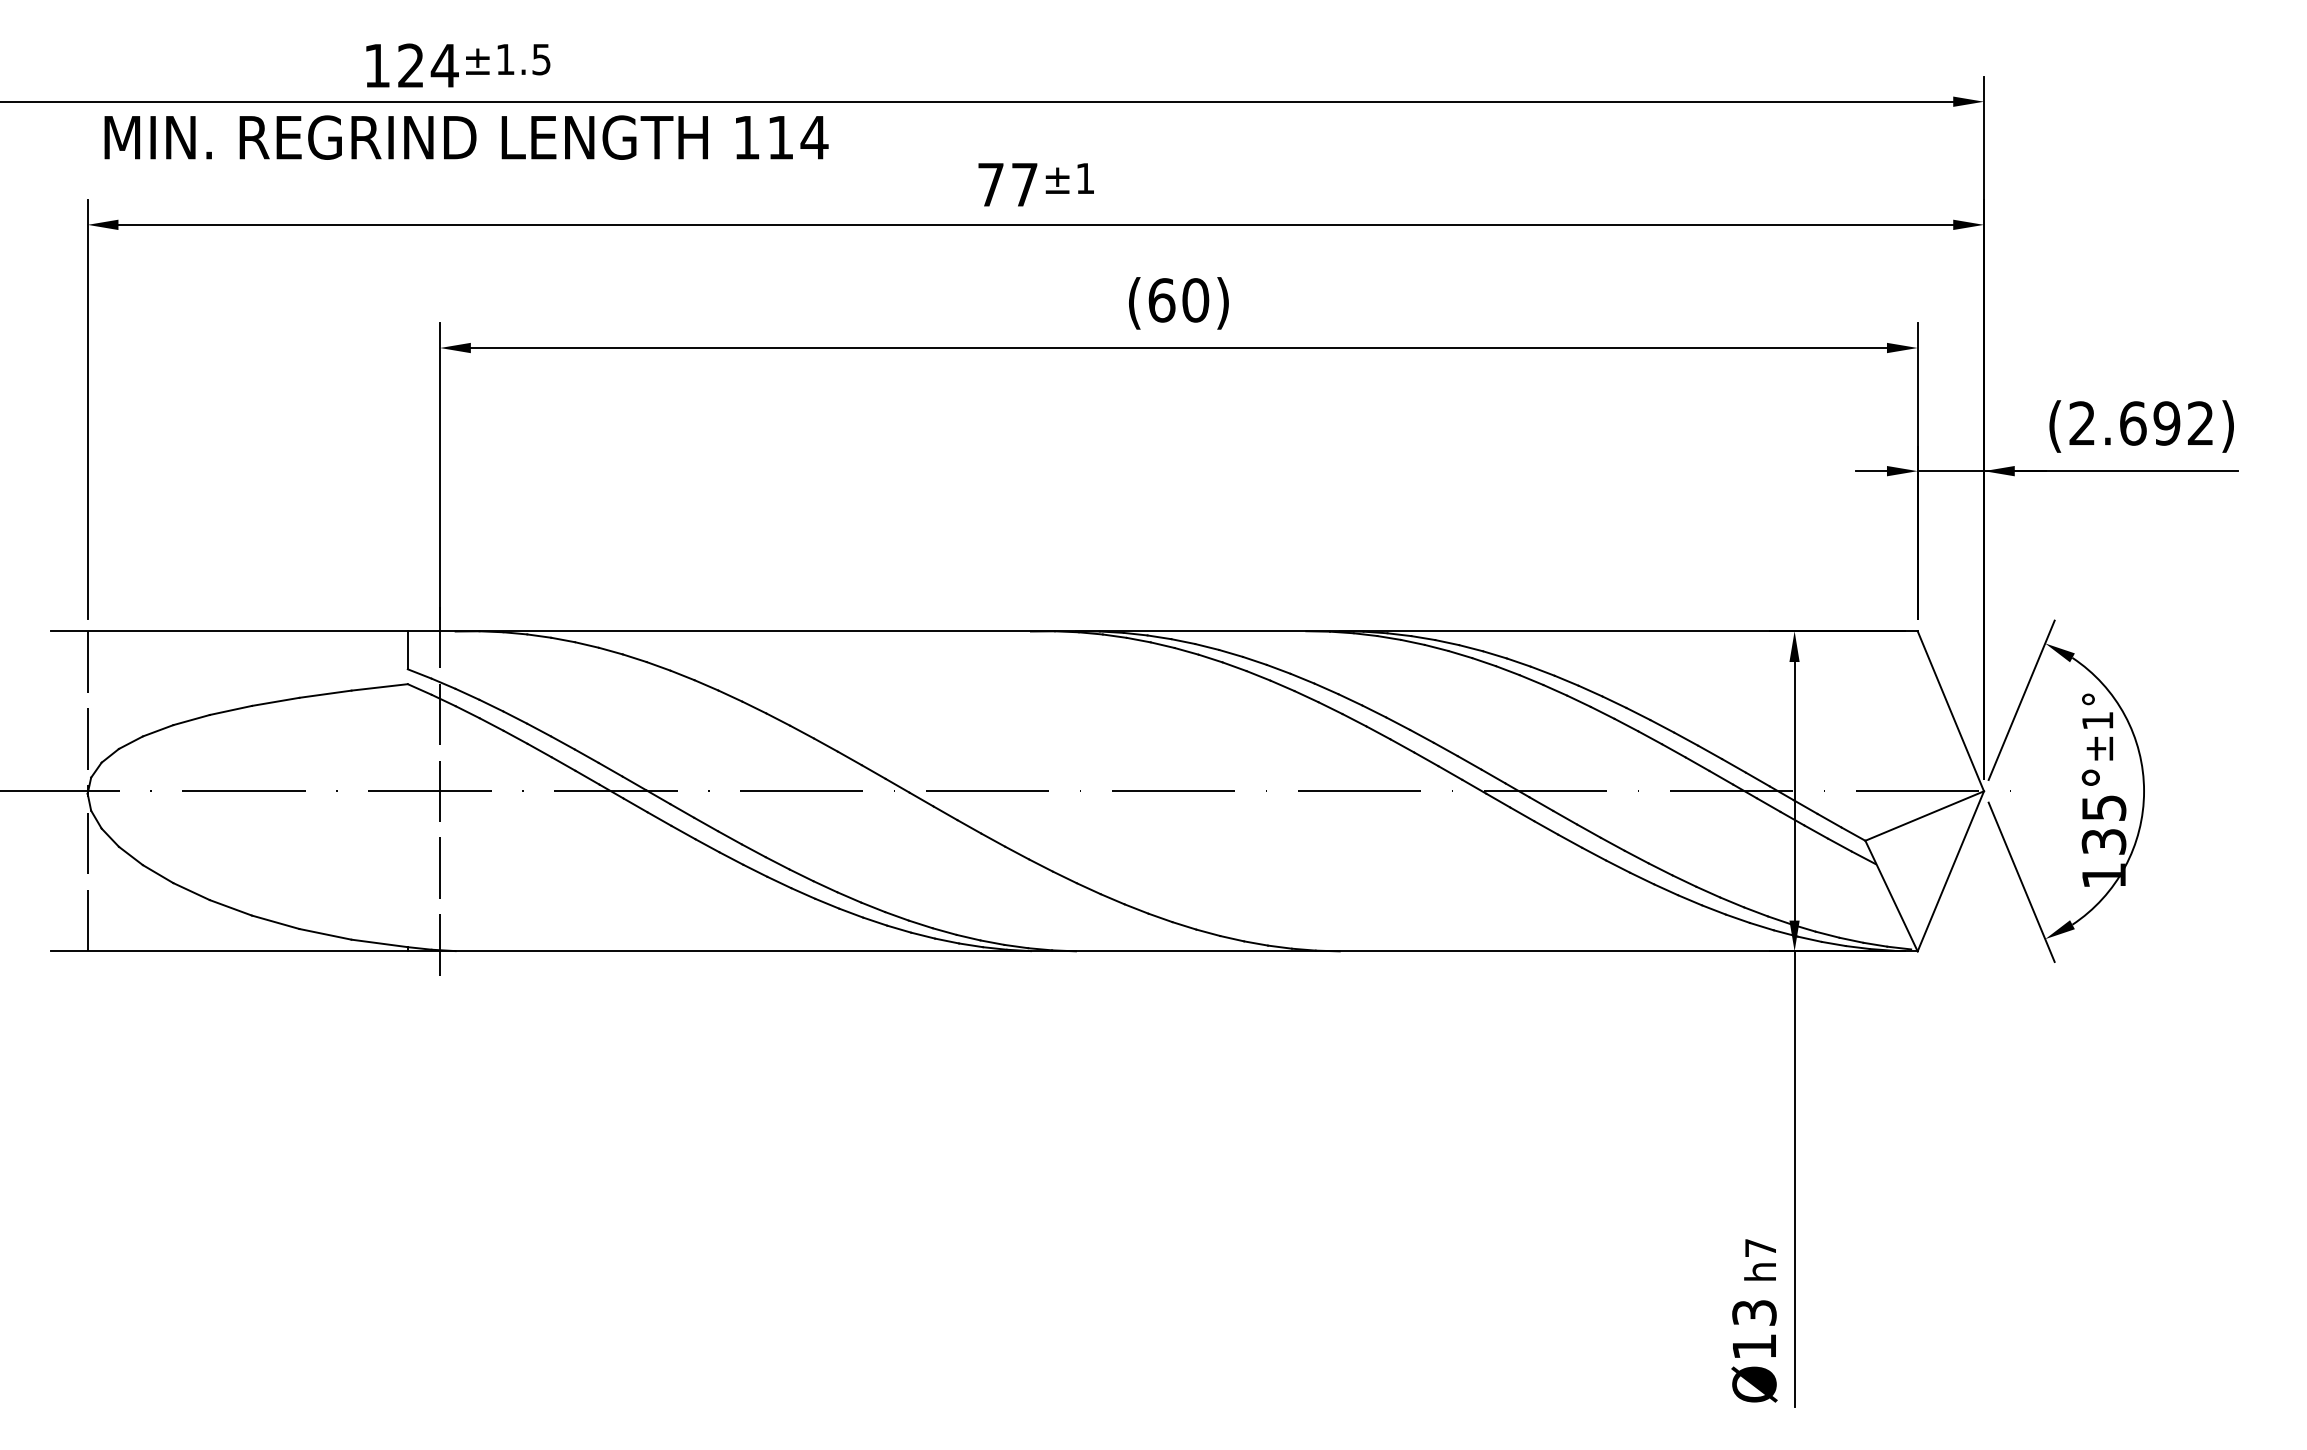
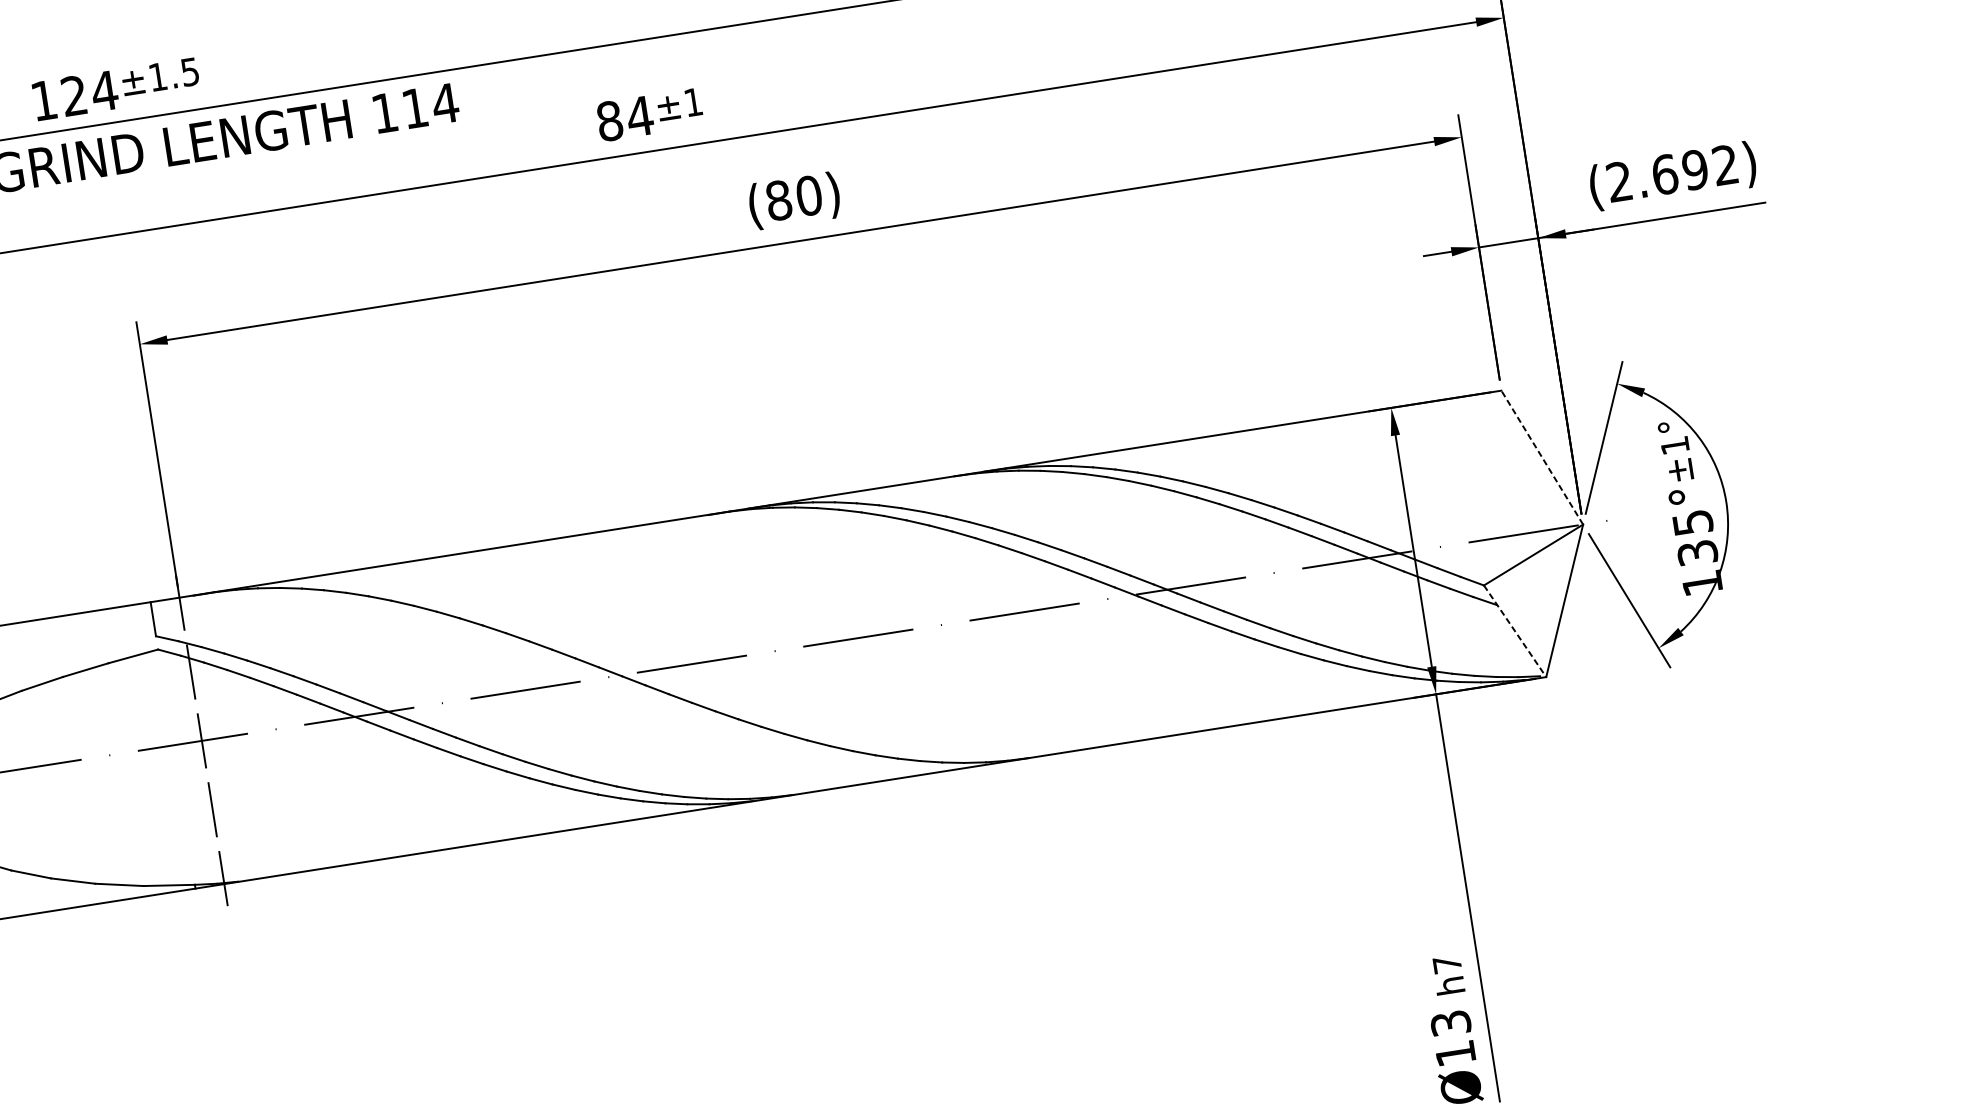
text: (1007, 184) -> (624, 118), 77 -> 84
text: (1161, 300) -> (778, 200), (60) -> (80)
line: (1950, 711) -> (1541, 457), solid -> dashed
line: (1891, 896) -> (1515, 631), solid -> dashed

